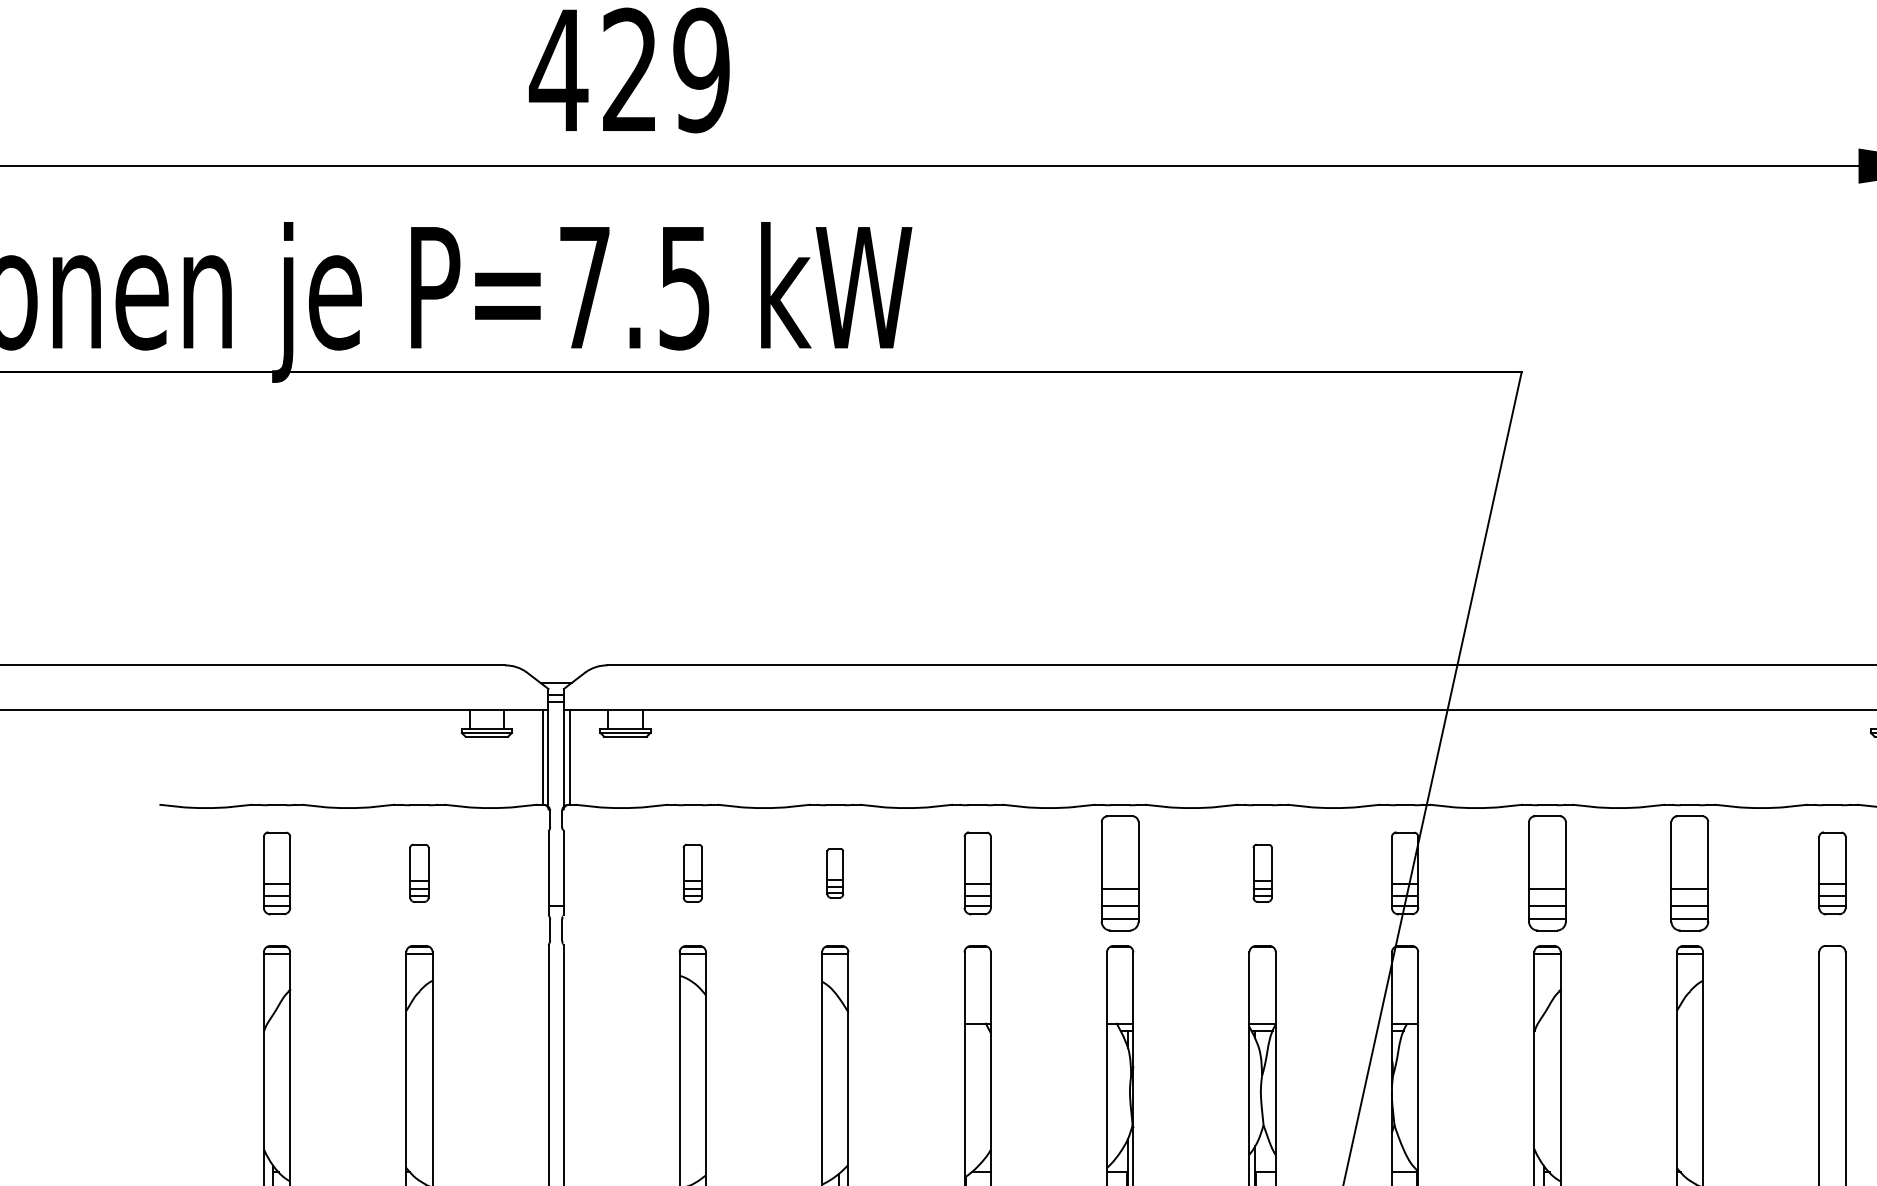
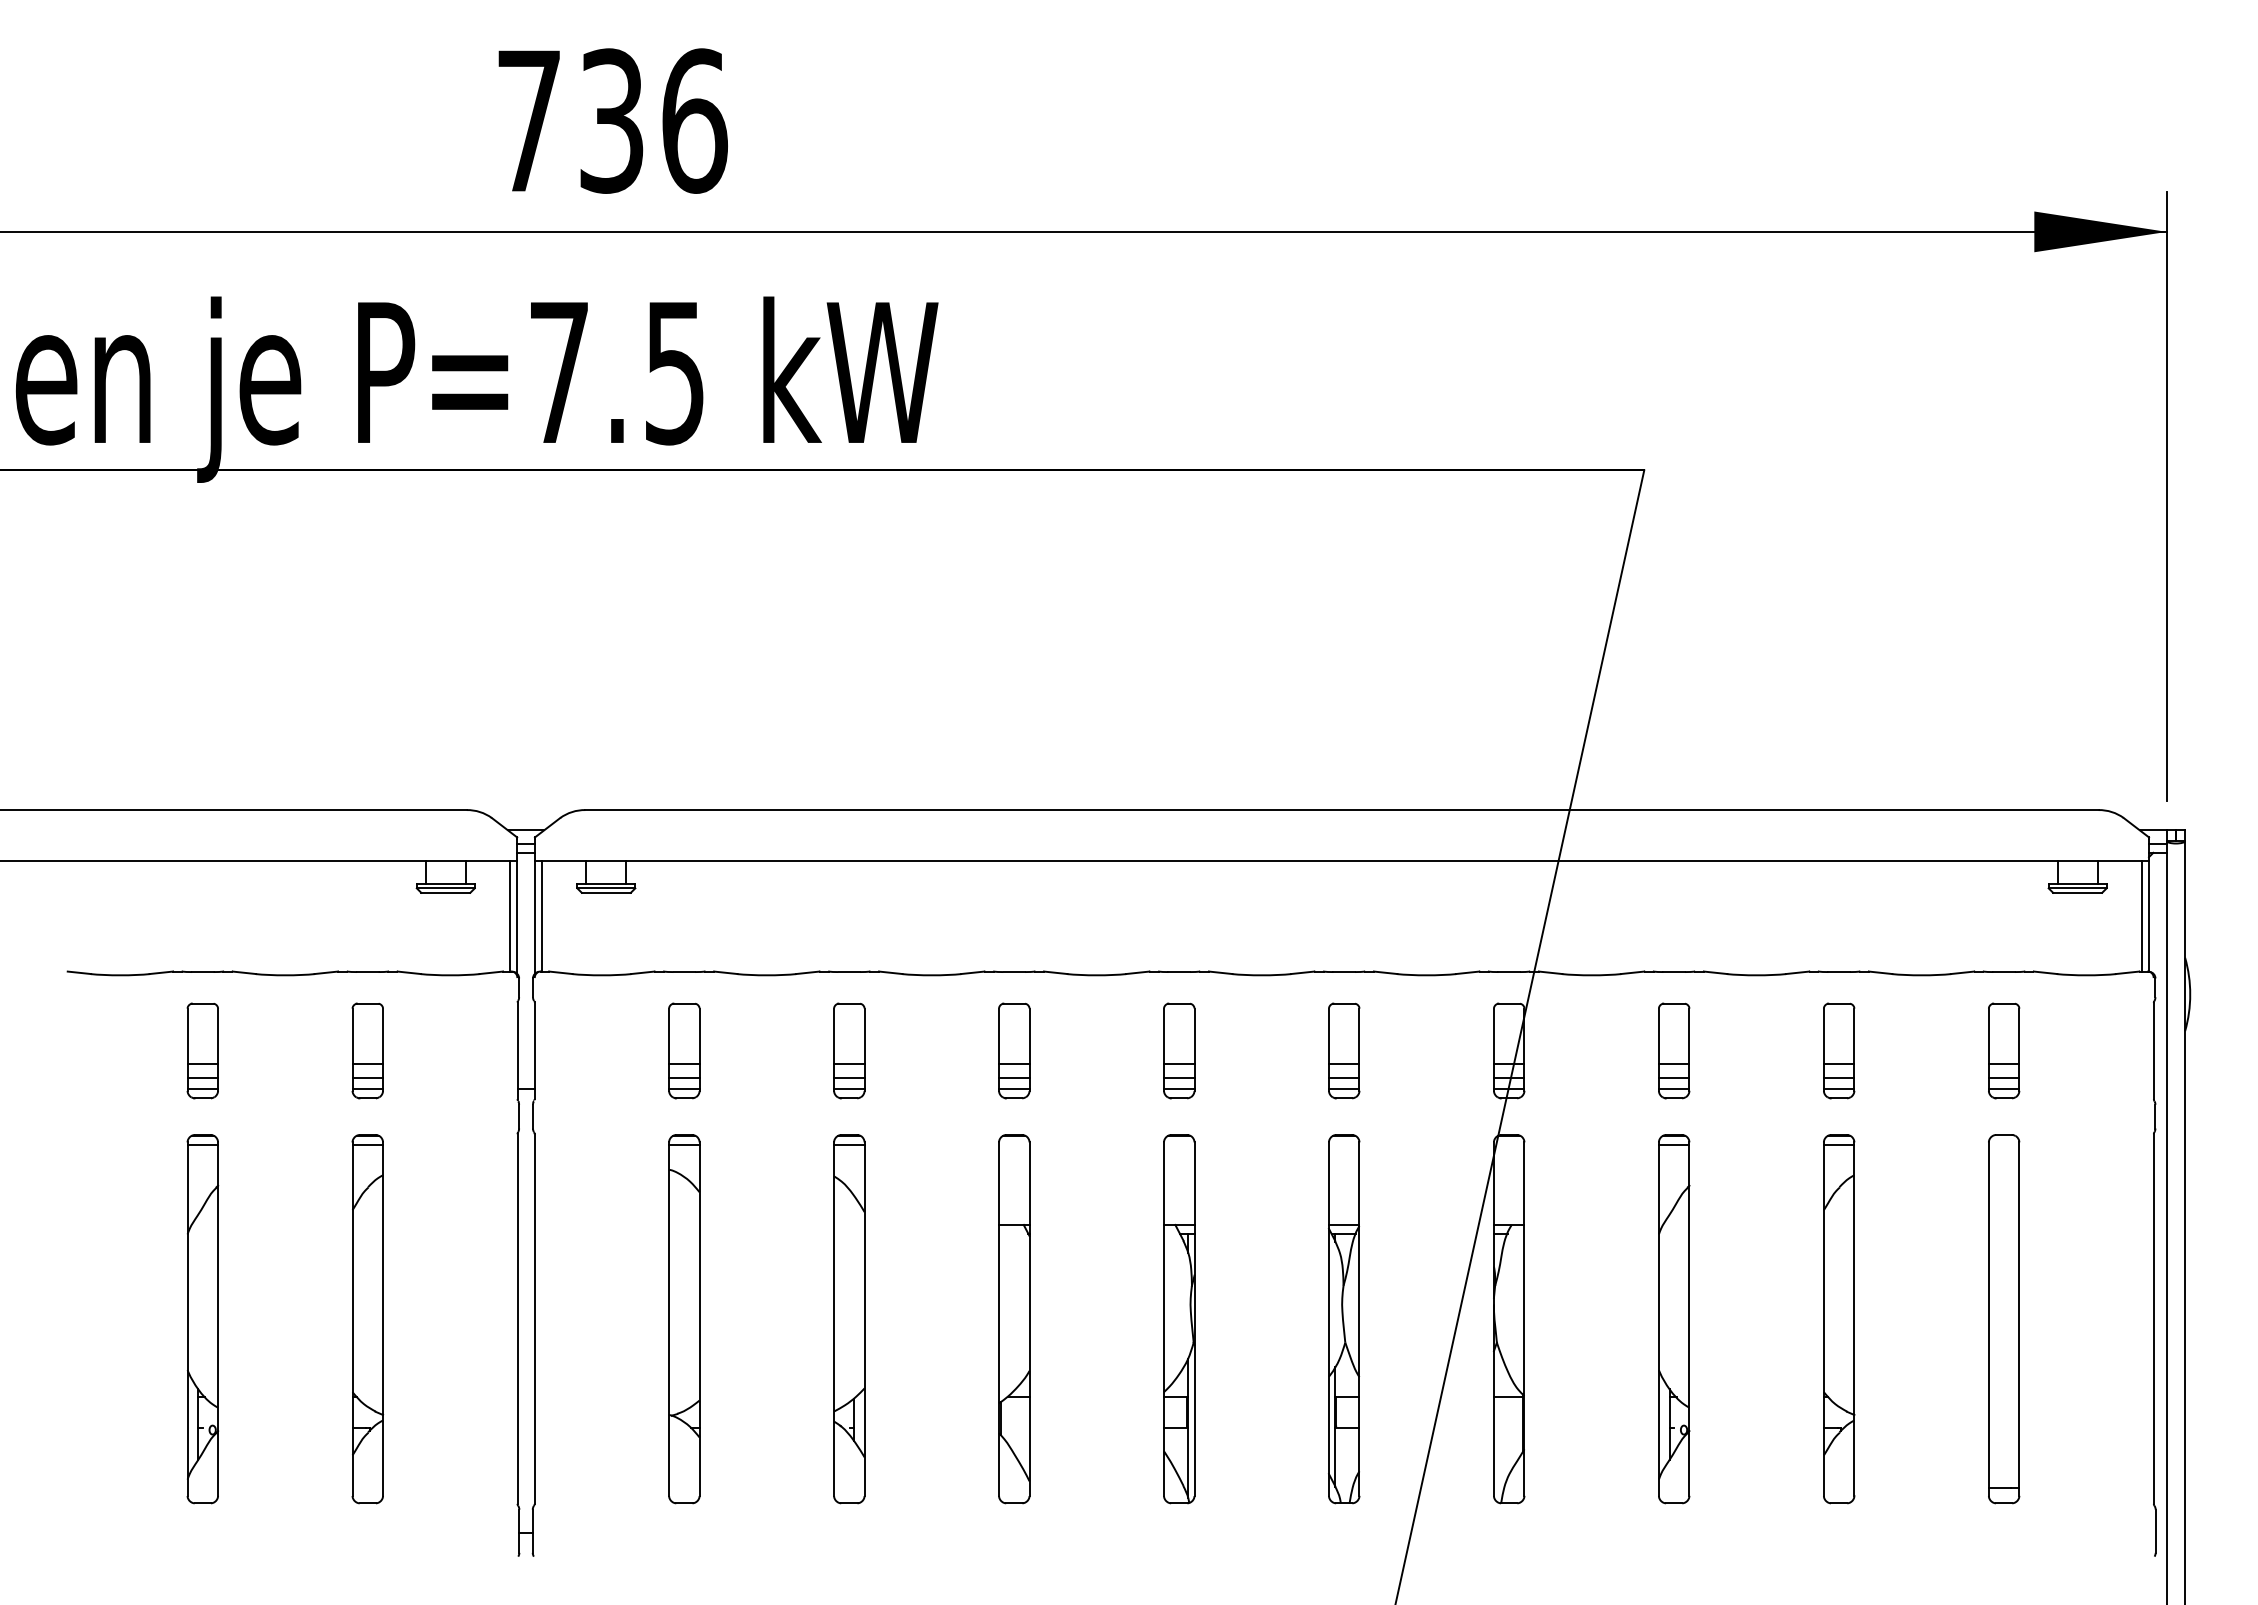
text: (629, 69) -> (610, 120), 429 -> 736
part: (419, 872) -> (367, 1050), size x1.43
part: (692, 872) -> (684, 1050), size x1.43
part: (835, 872) -> (849, 1050), size x1.67
part: (1120, 872) -> (1179, 1050), size x0.71
part: (1262, 872) -> (1344, 1050), size x1.43
part: (1547, 872) -> (1674, 1050), size x0.71
part: (1690, 872) -> (1839, 1050), size x0.71

